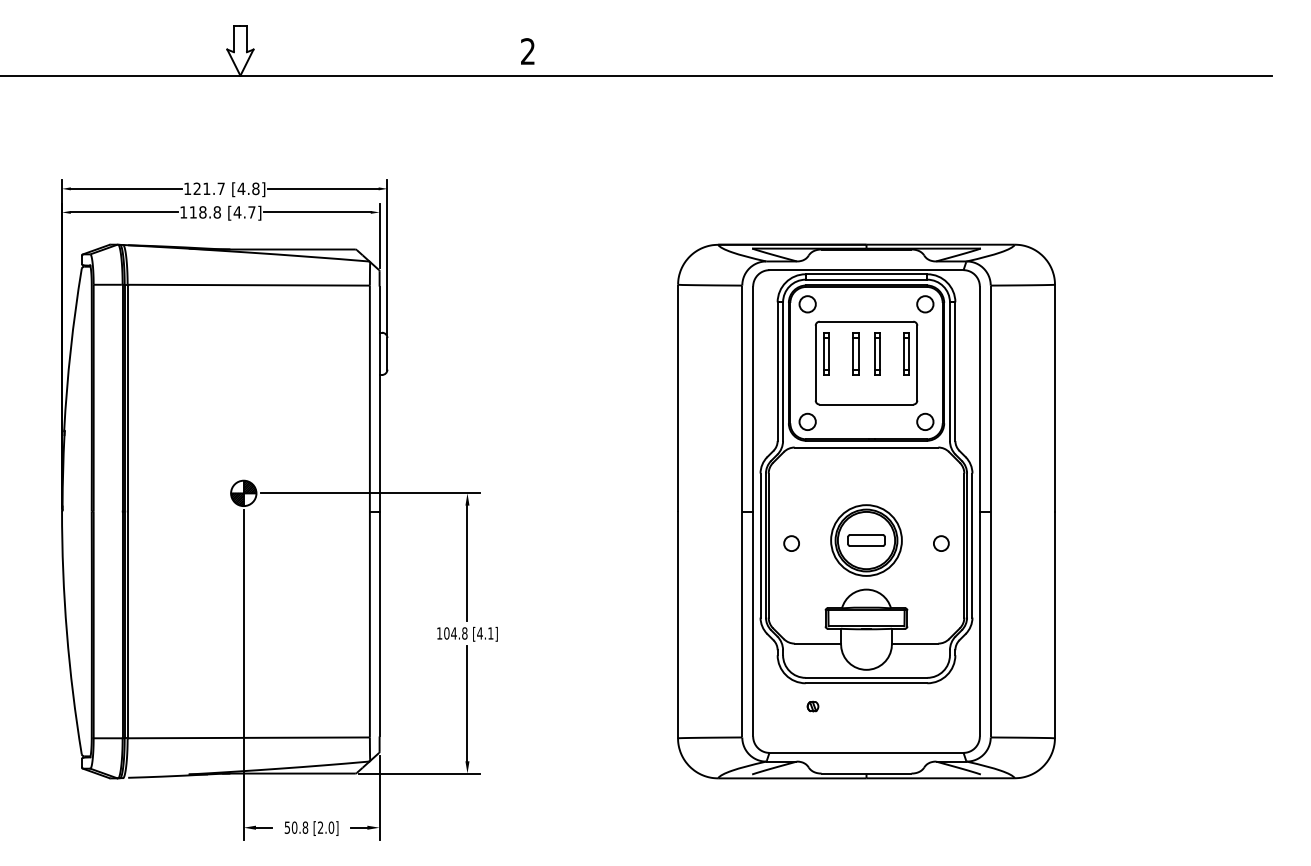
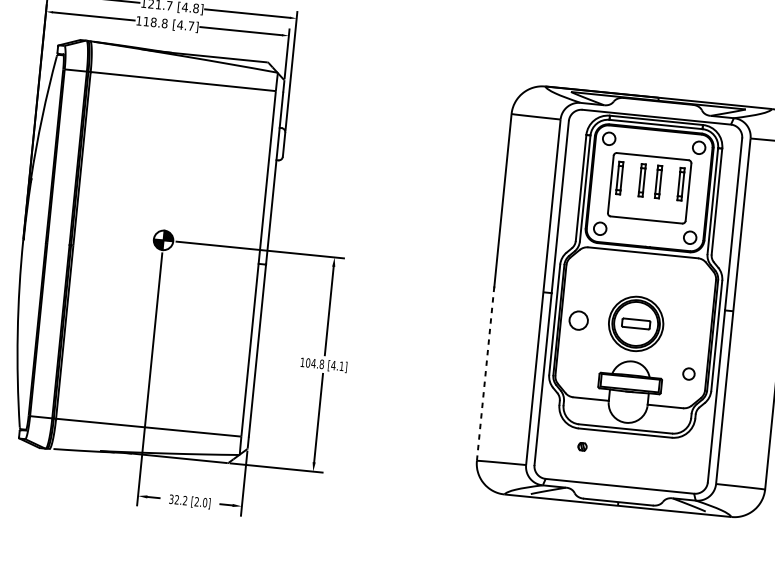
circle: (791, 543) -> (578, 320), size x1.6
circle: (941, 543) -> (689, 373), moved
line: (678, 624) -> (485, 373), solid -> dashed
text: (296, 827) -> (178, 499), 50.8 -> 32.2

